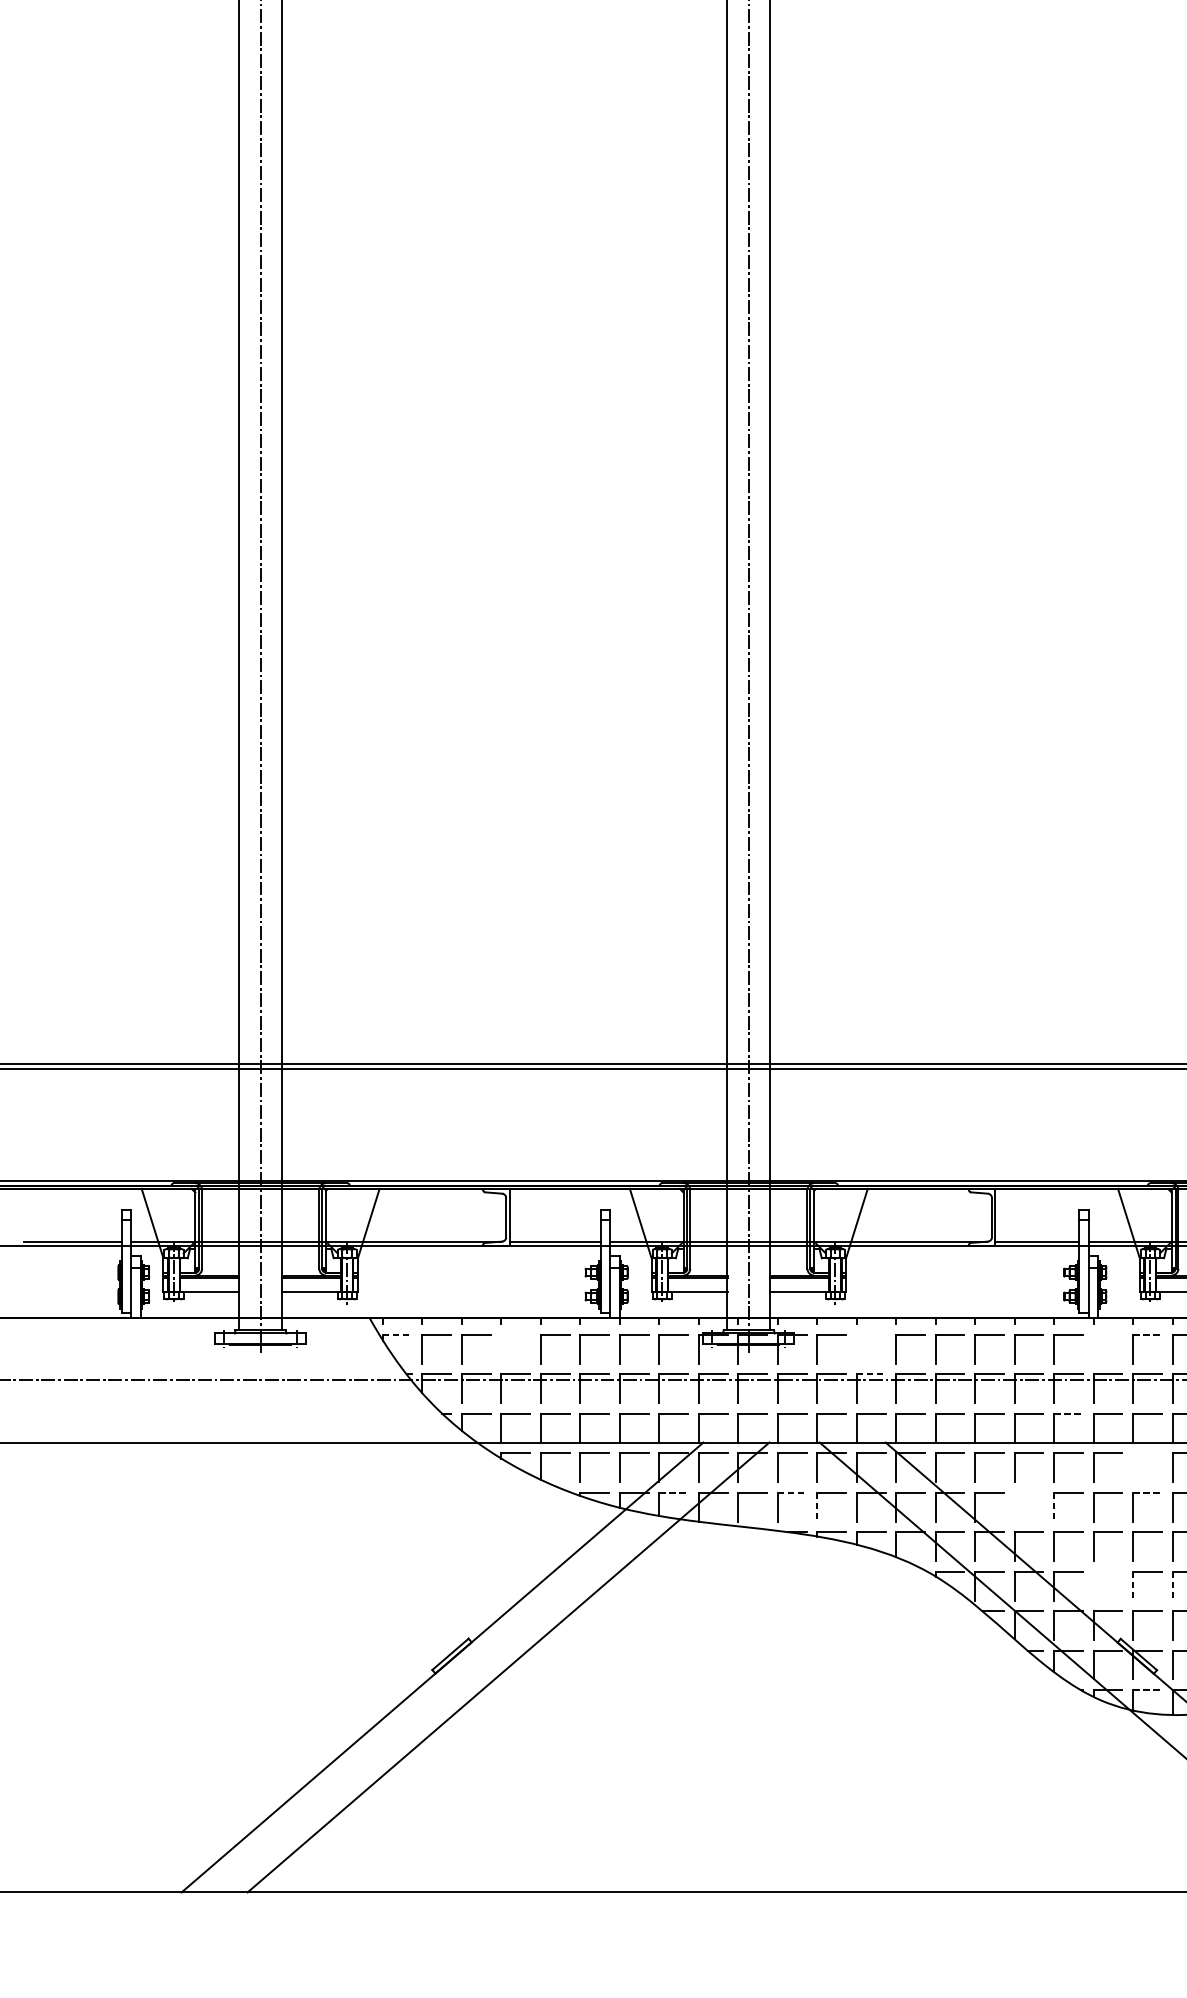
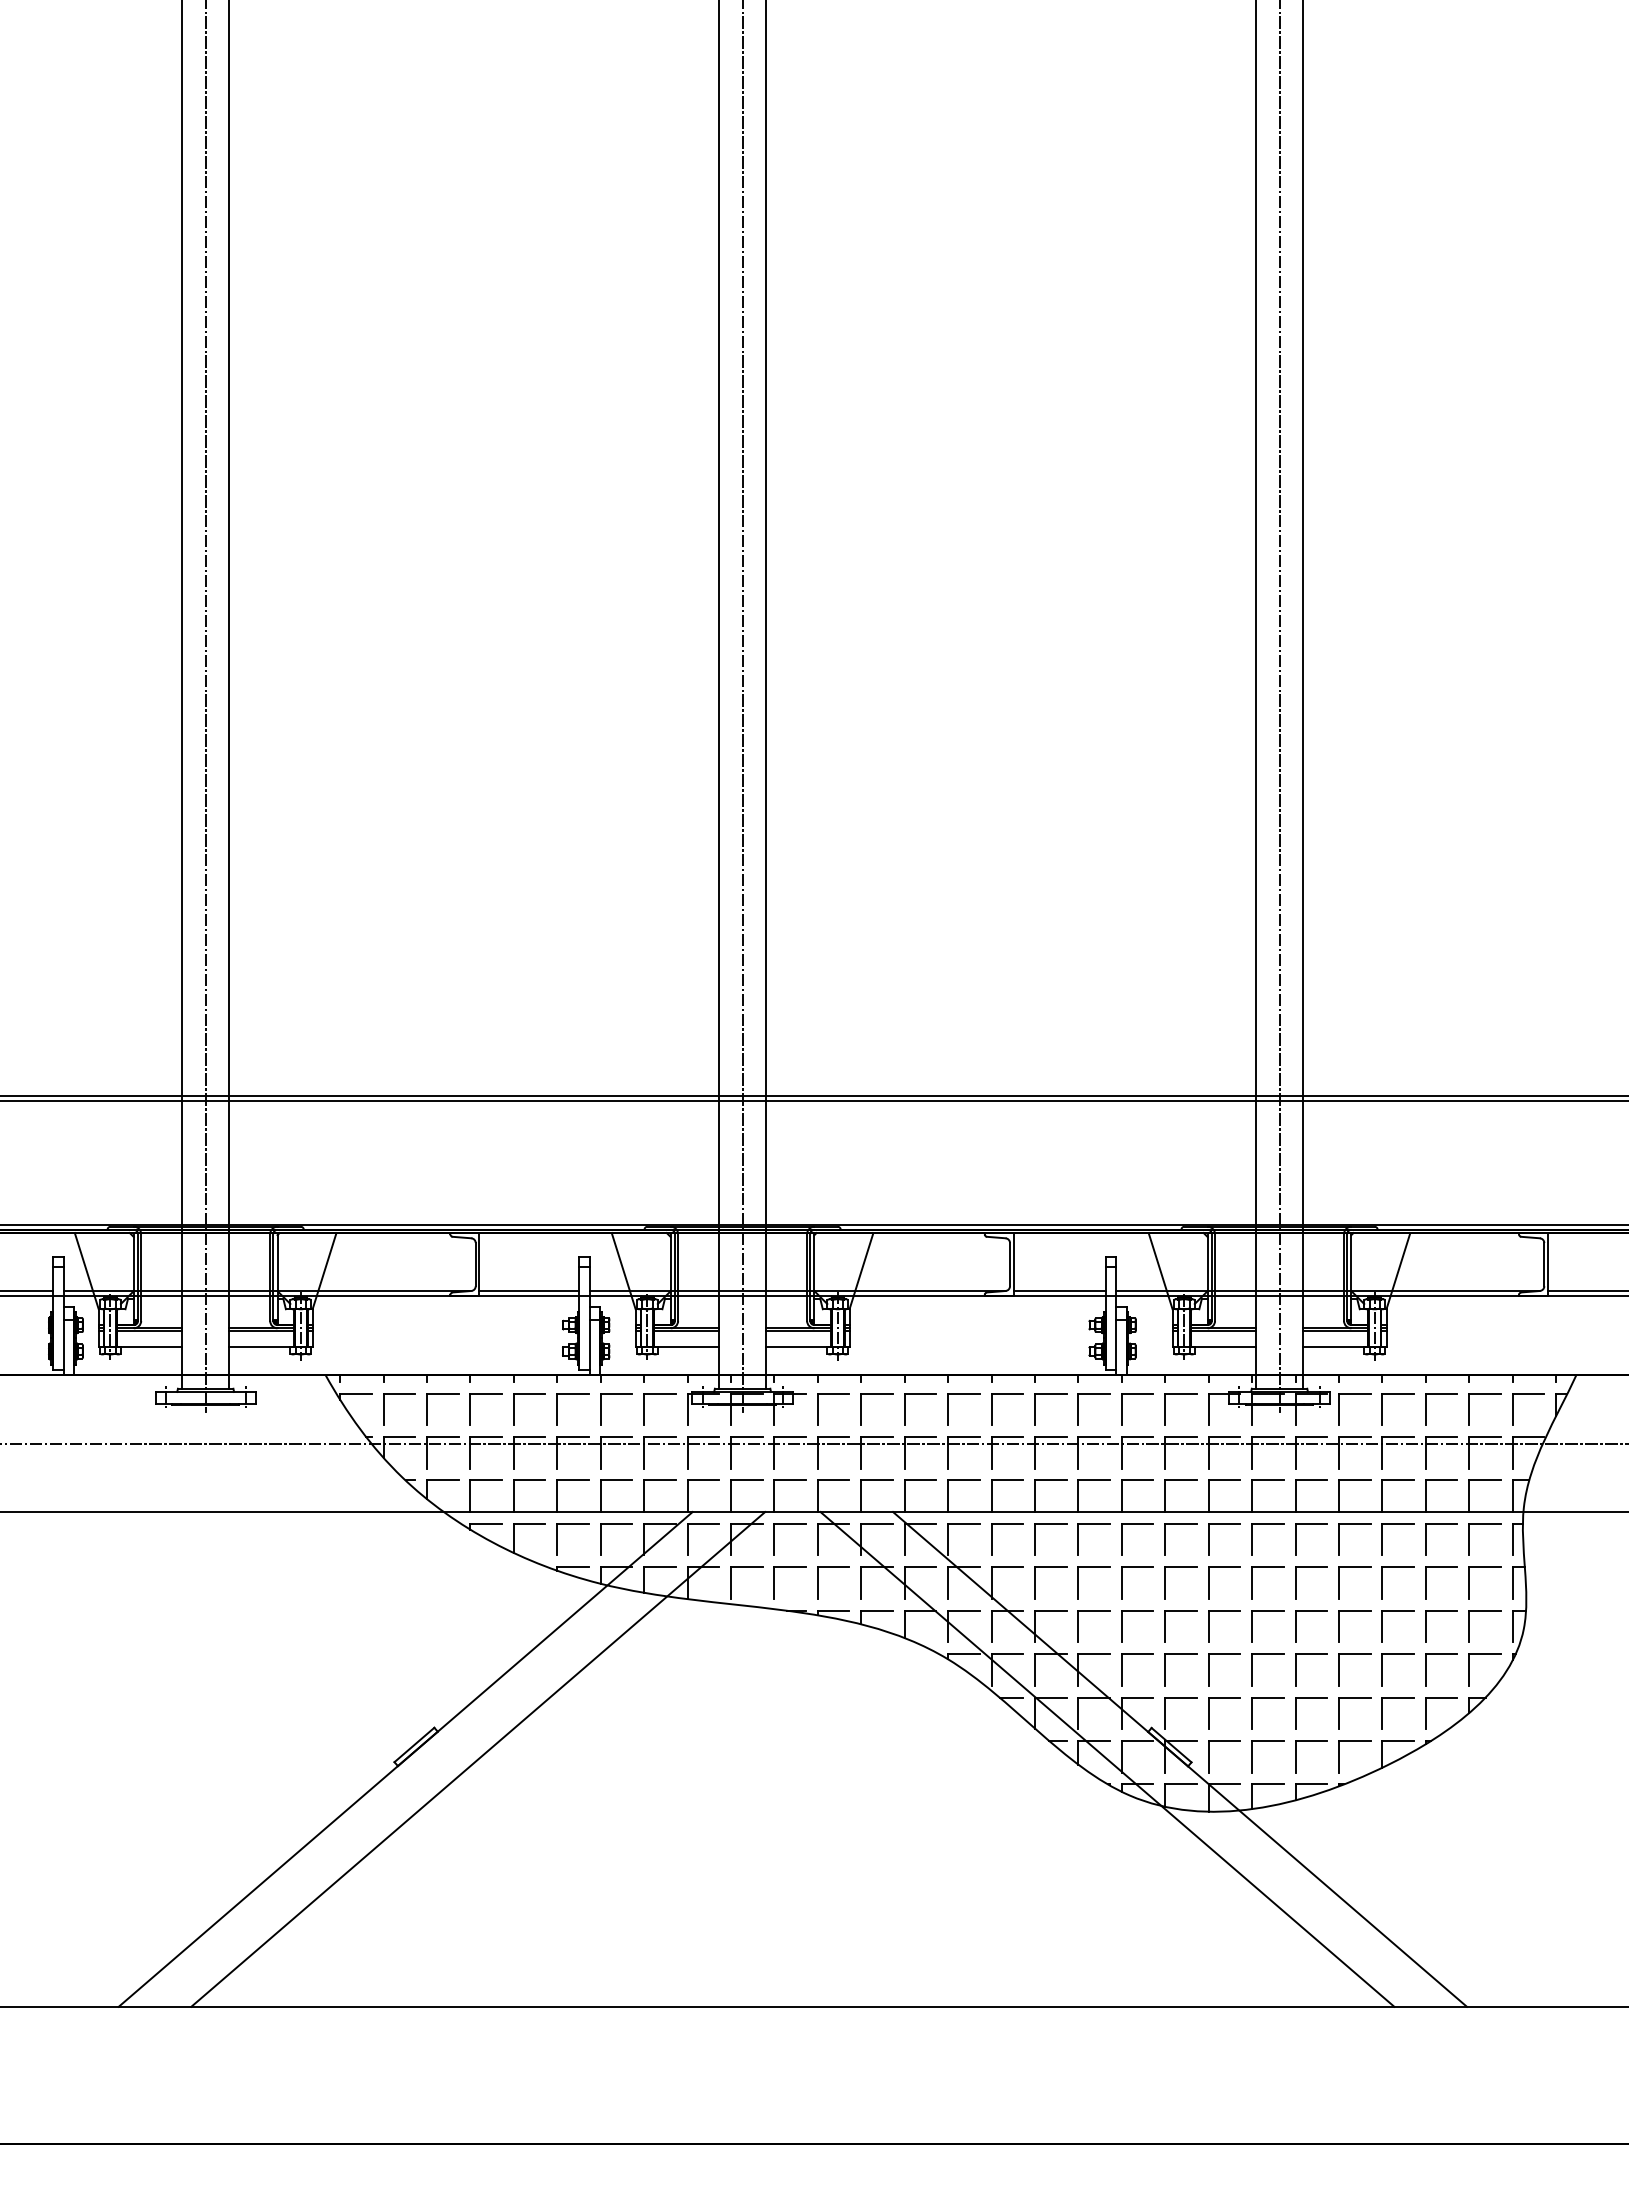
line: (396, 1334) -> (355, 1393), dashed -> solid
line: (1147, 1334) -> (1181, 1393), dashed -> solid
part: (515, 1335) -> (485, 1394), added
part: (870, 1335) -> (876, 1394), added
part: (1107, 1335) -> (1137, 1394), added
line: (871, 1374) -> (877, 1437), dashed -> solid
line: (1068, 1413) -> (1094, 1480), dashed -> solid
part: (1146, 1453) -> (1180, 1524), added
line: (673, 1493) -> (659, 1567), dashed -> solid
line: (792, 1493) -> (790, 1567), dashed -> solid
part: (1028, 1493) -> (1050, 1567), added
line: (1147, 1493) -> (1181, 1567), dashed -> solid
line: (816, 1507) -> (817, 1583), dashed -> solid
line: (1054, 1507) -> (1078, 1583), dashed -> solid
part: (1107, 1572) -> (1137, 1654), added
line: (1133, 1585) -> (1165, 1669), dashed -> solid
line: (1172, 1585) -> (1208, 1669), dashed -> solid
line: (1147, 1690) -> (1181, 1784), dashed -> solid

